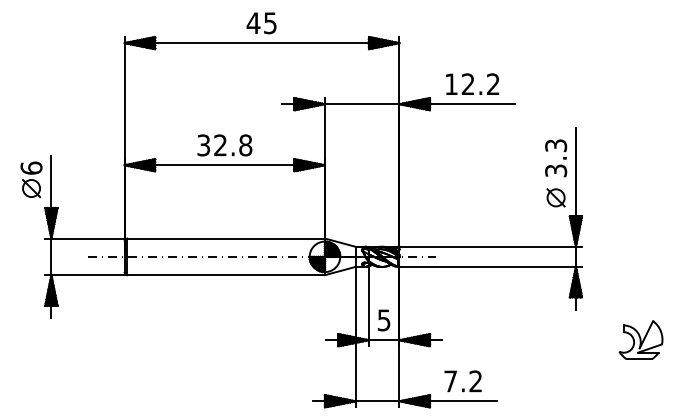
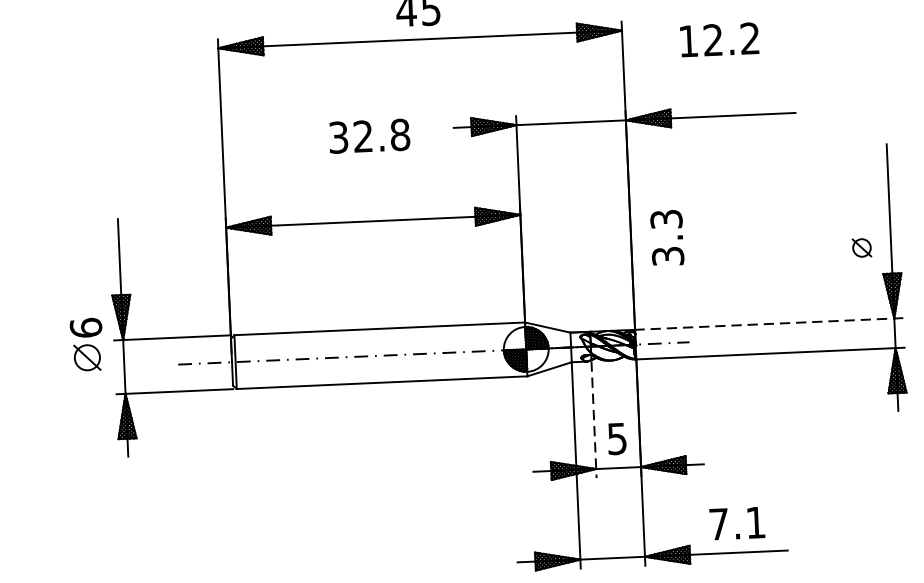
text: (472, 83) -> (719, 38), moved
text: (224, 145) -> (369, 136), moved
text: (556, 158) -> (667, 238), moved
part: (31, 179) -> (86, 344), moved
part: (555, 197) -> (861, 247), size x0.7
line: (490, 246) -> (768, 323), solid -> dashed
line: (368, 306) -> (593, 419), solid -> dashed
text: (475, 381) -> (755, 522), 7.2 -> 7.1

